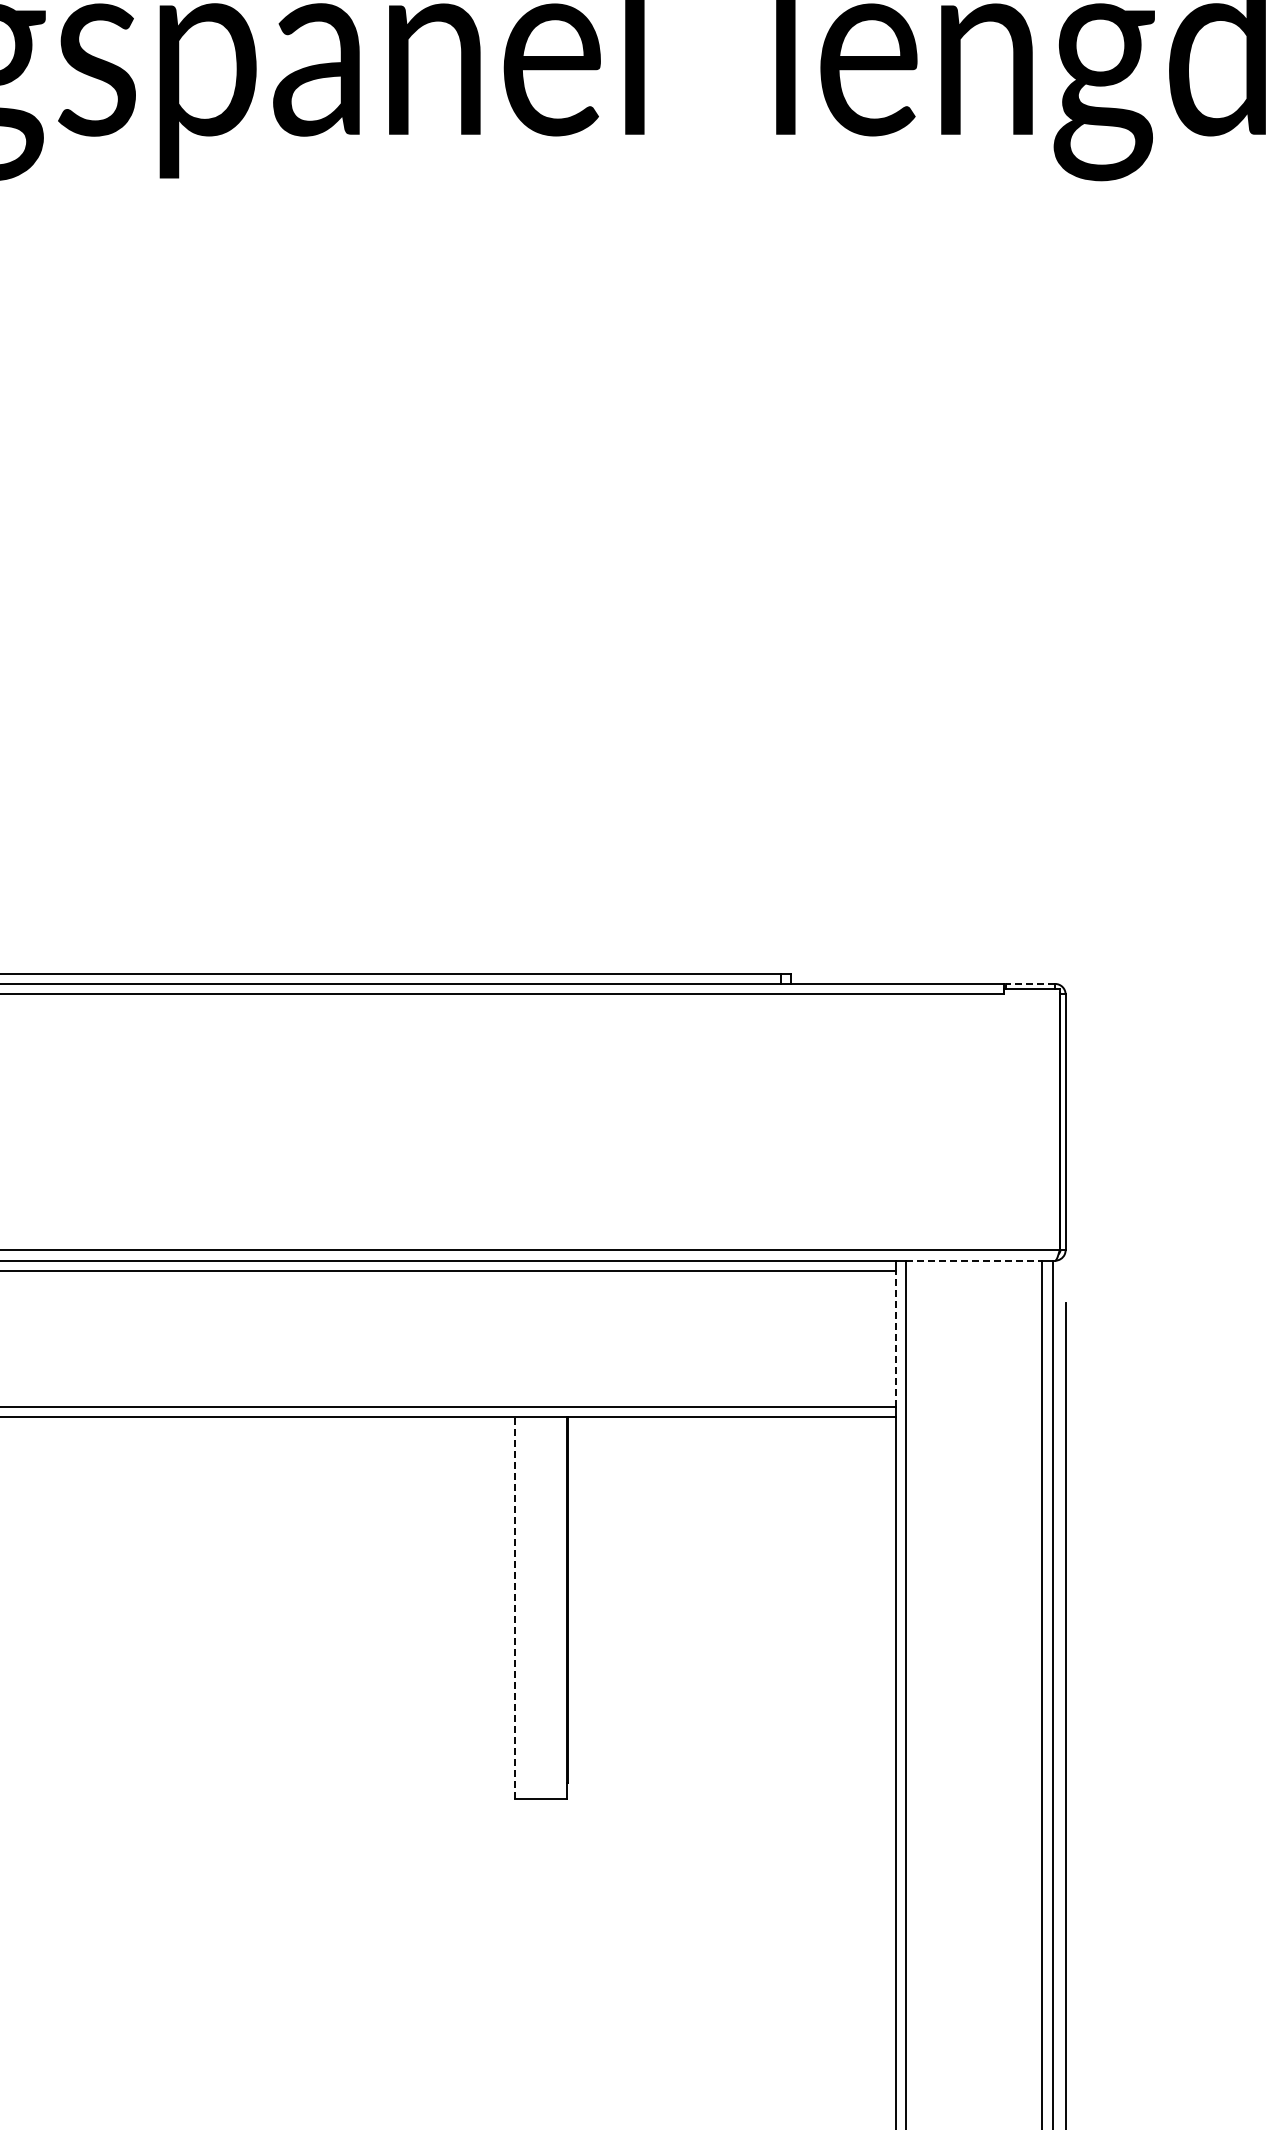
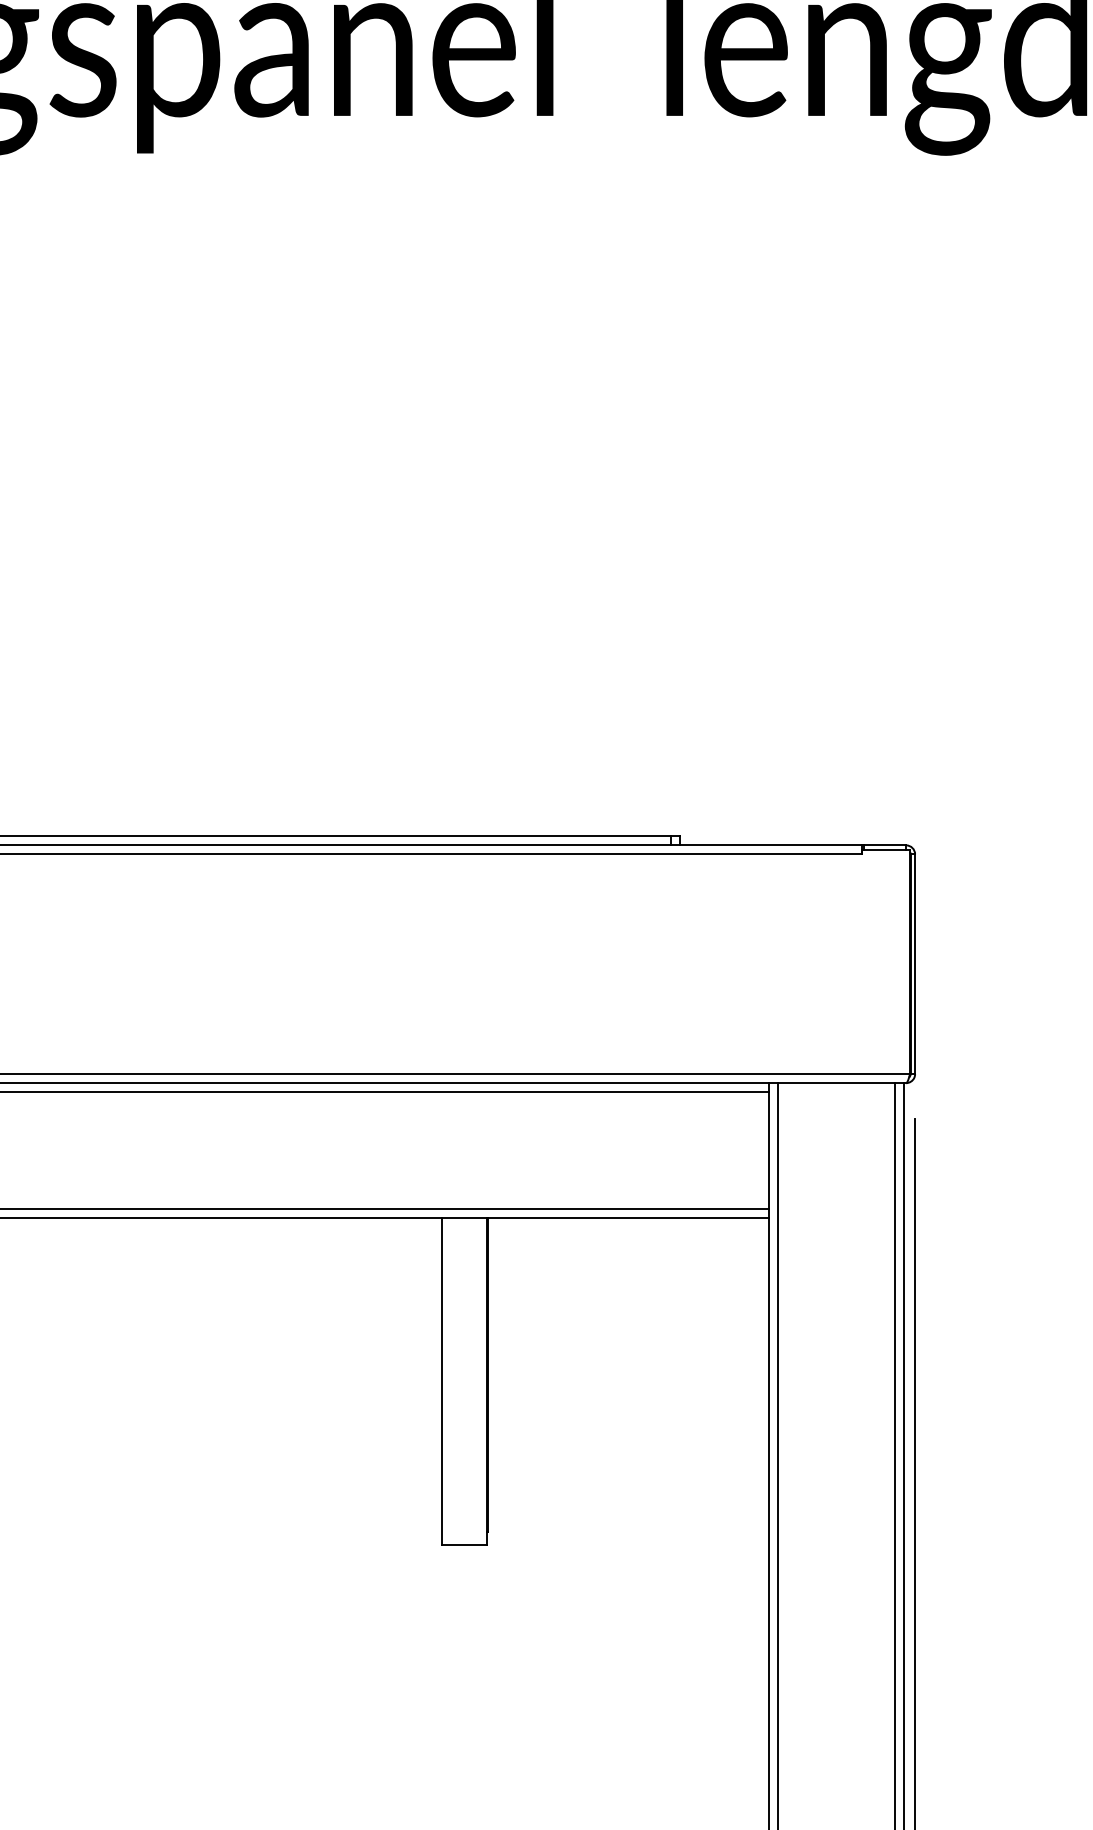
line: (1030, 983) -> (884, 844), dashed -> solid
line: (974, 1260) -> (836, 1082), dashed -> solid
line: (895, 1339) -> (768, 1150), dashed -> solid
line: (514, 1608) -> (441, 1381), dashed -> solid

